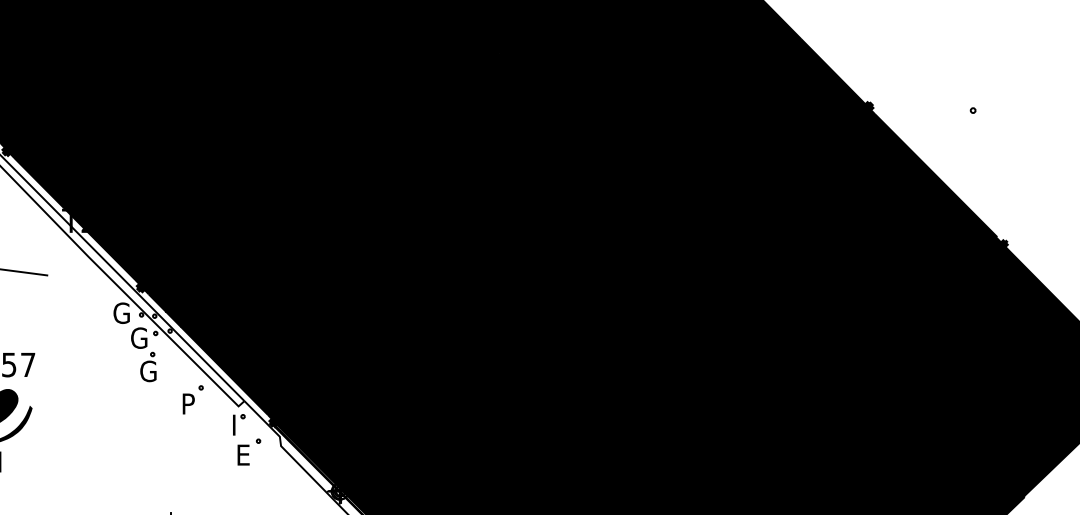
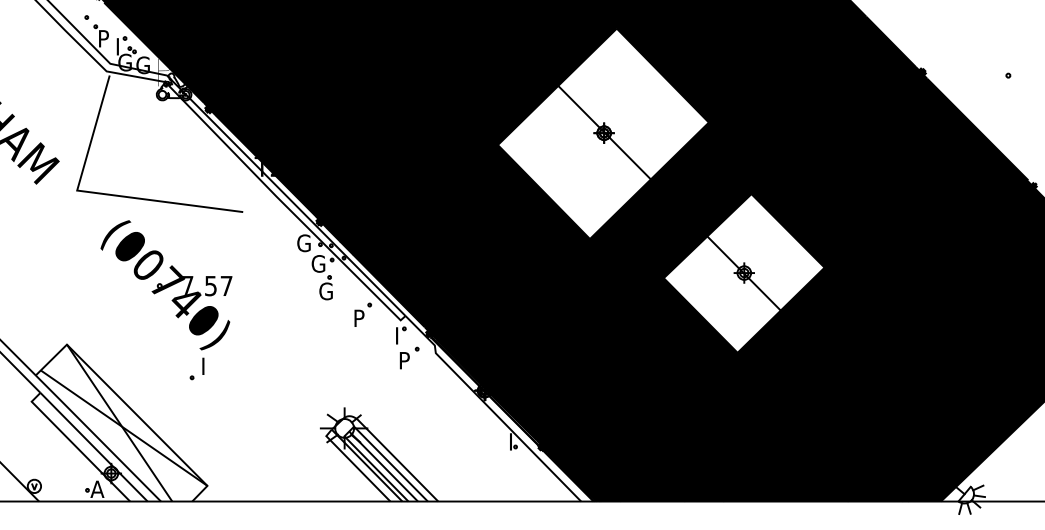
fill: (482, 180) -> (602, 133), removed
fill: (652, 349) -> (743, 273), removed
text: (244, 454) -> (405, 360), E -> P

